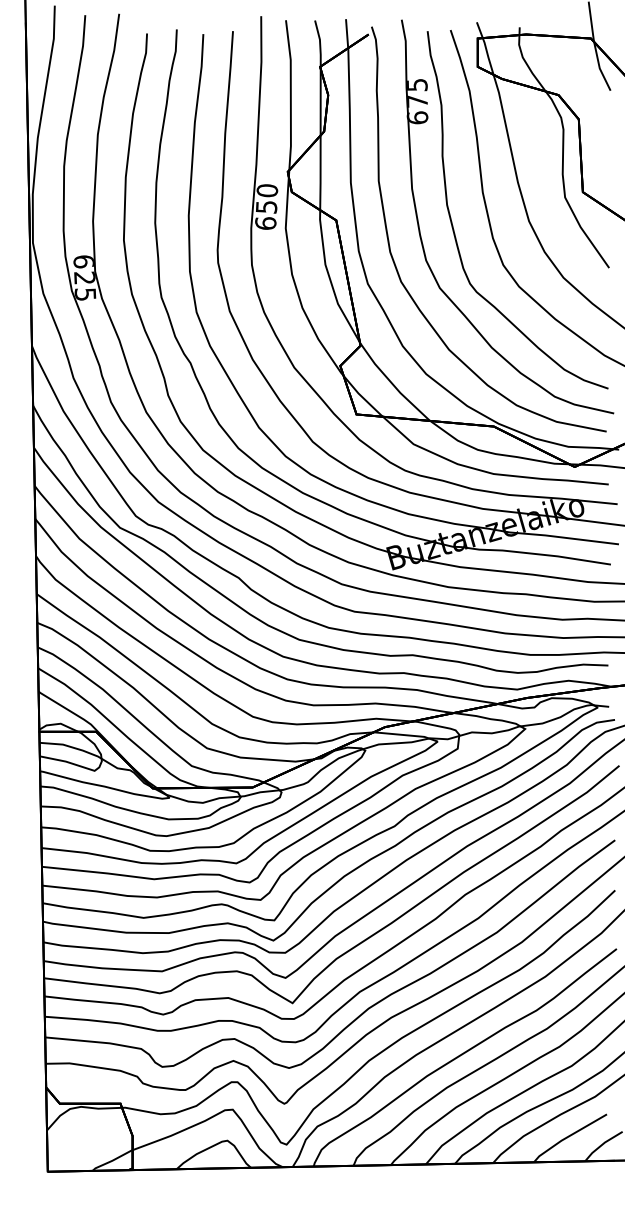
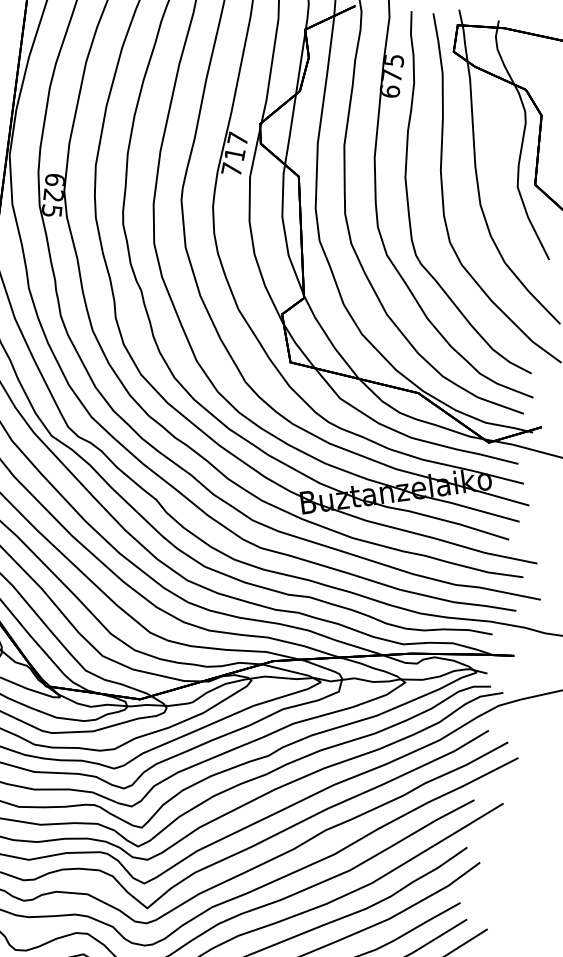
text: (266, 206) -> (234, 153), 650 -> 717

